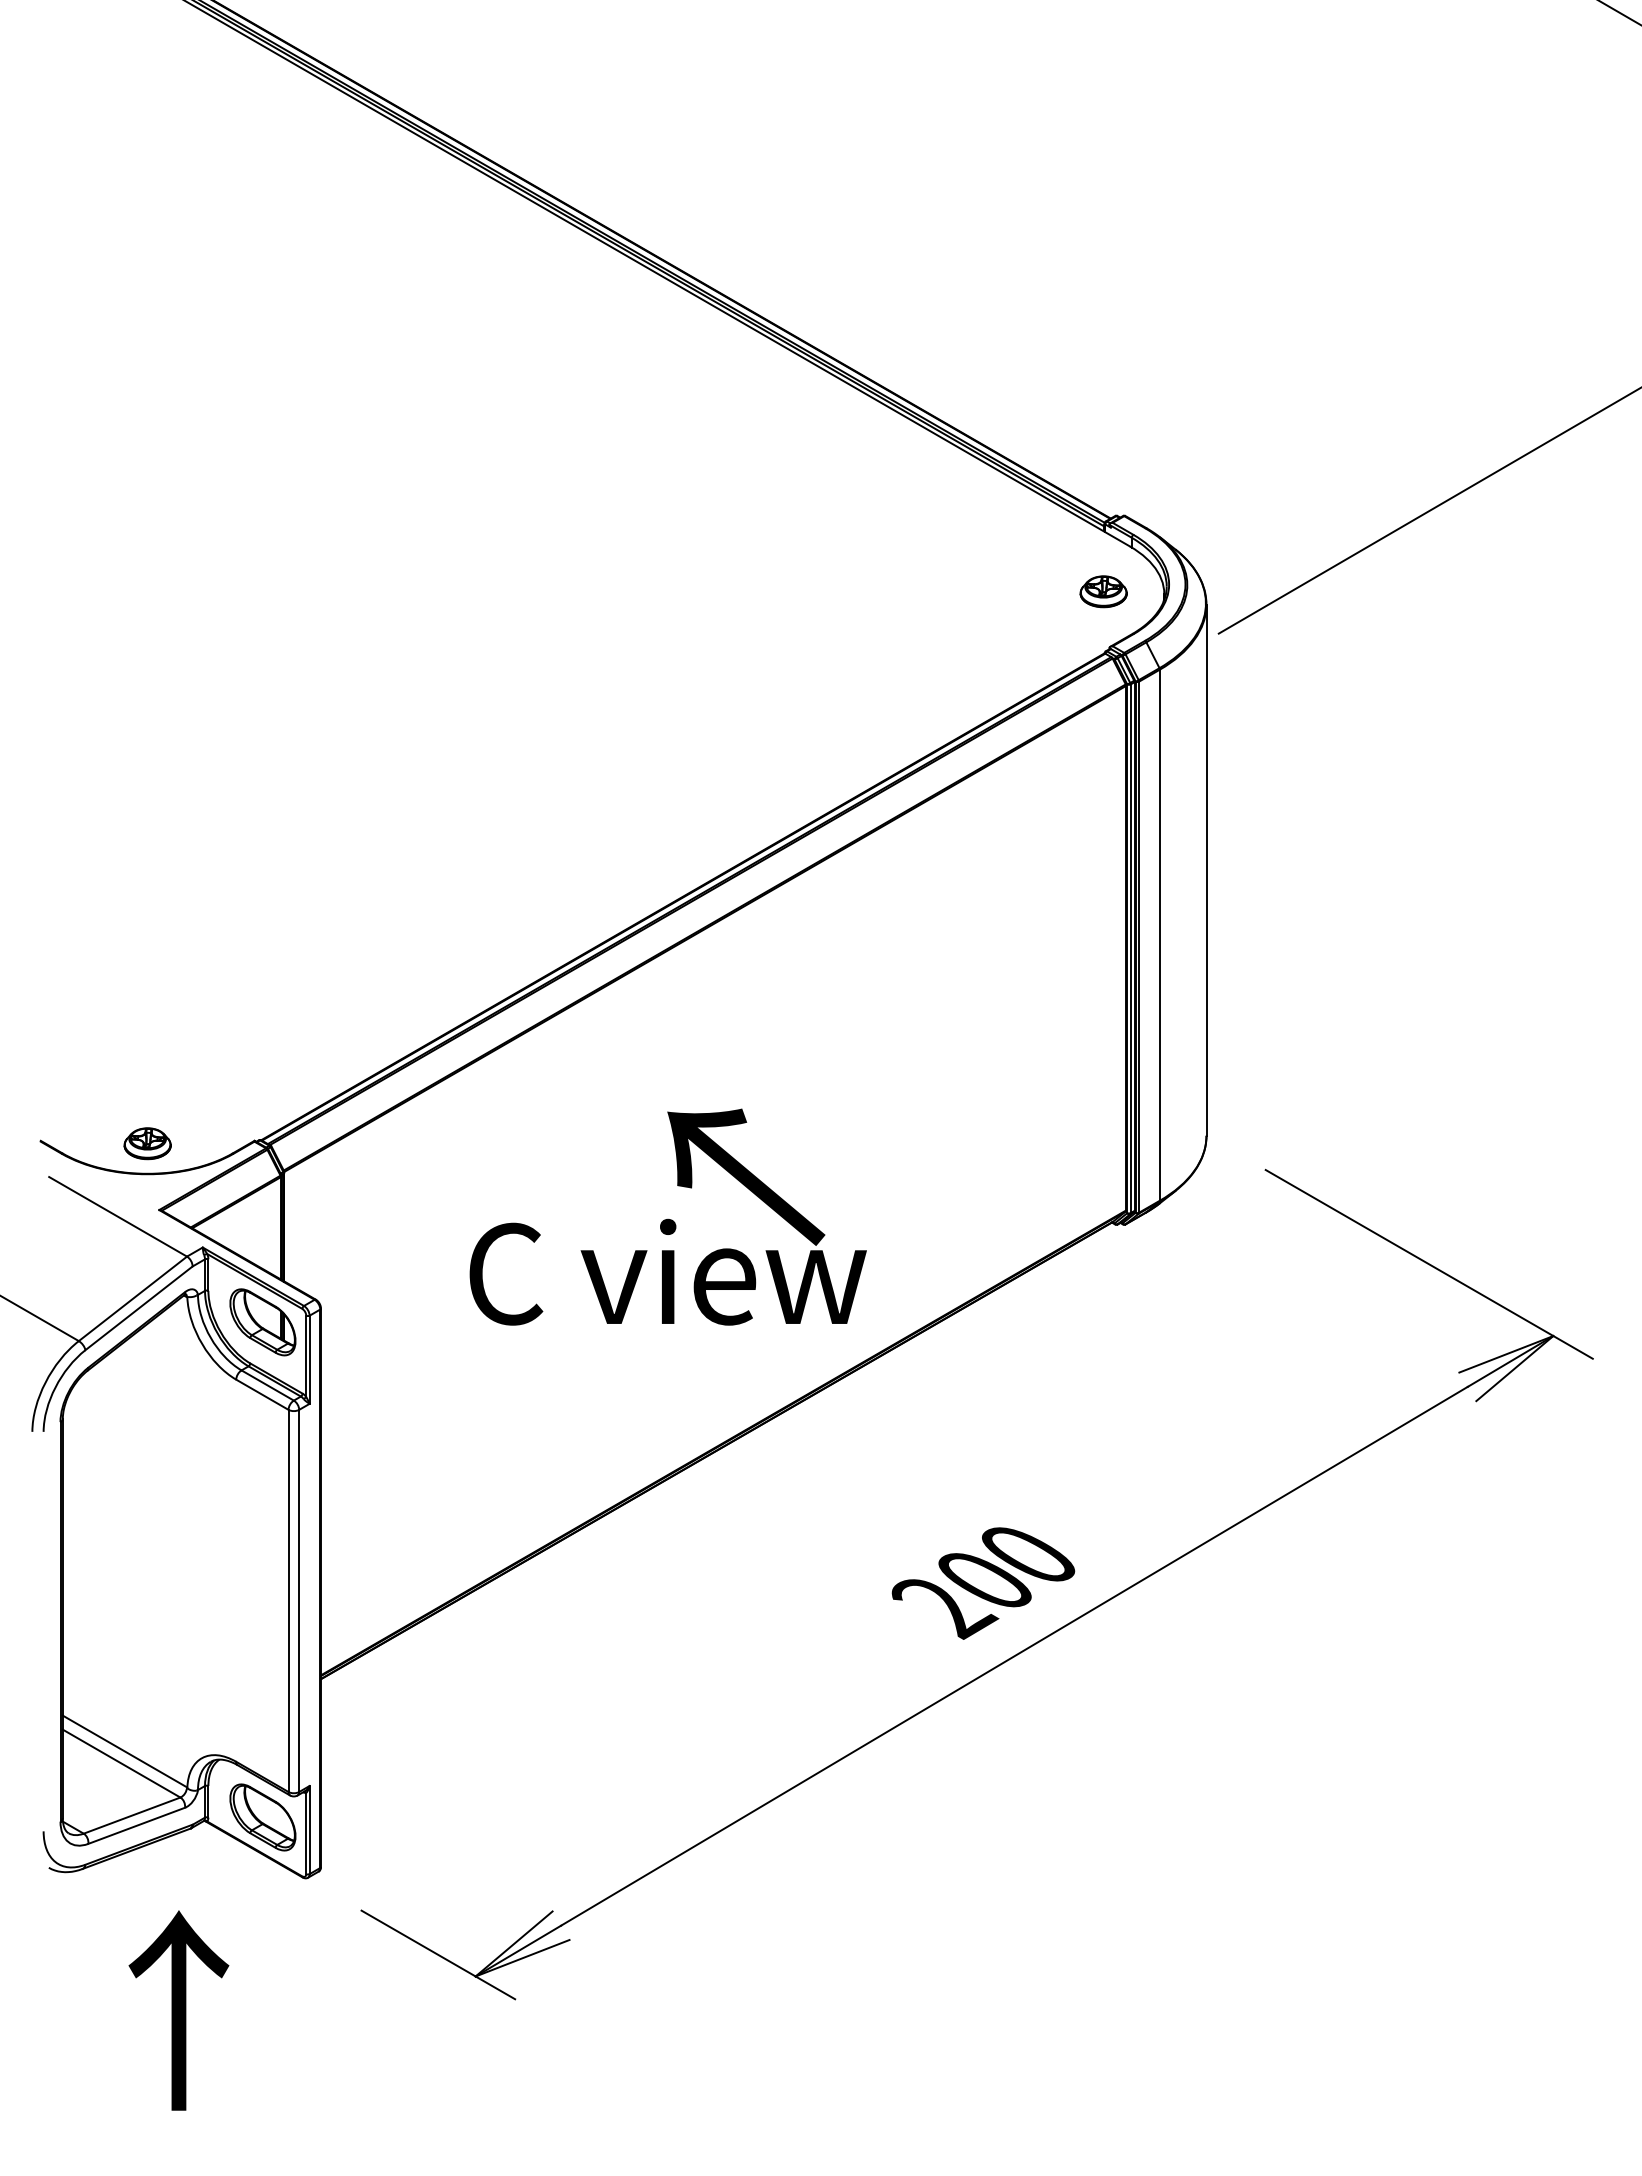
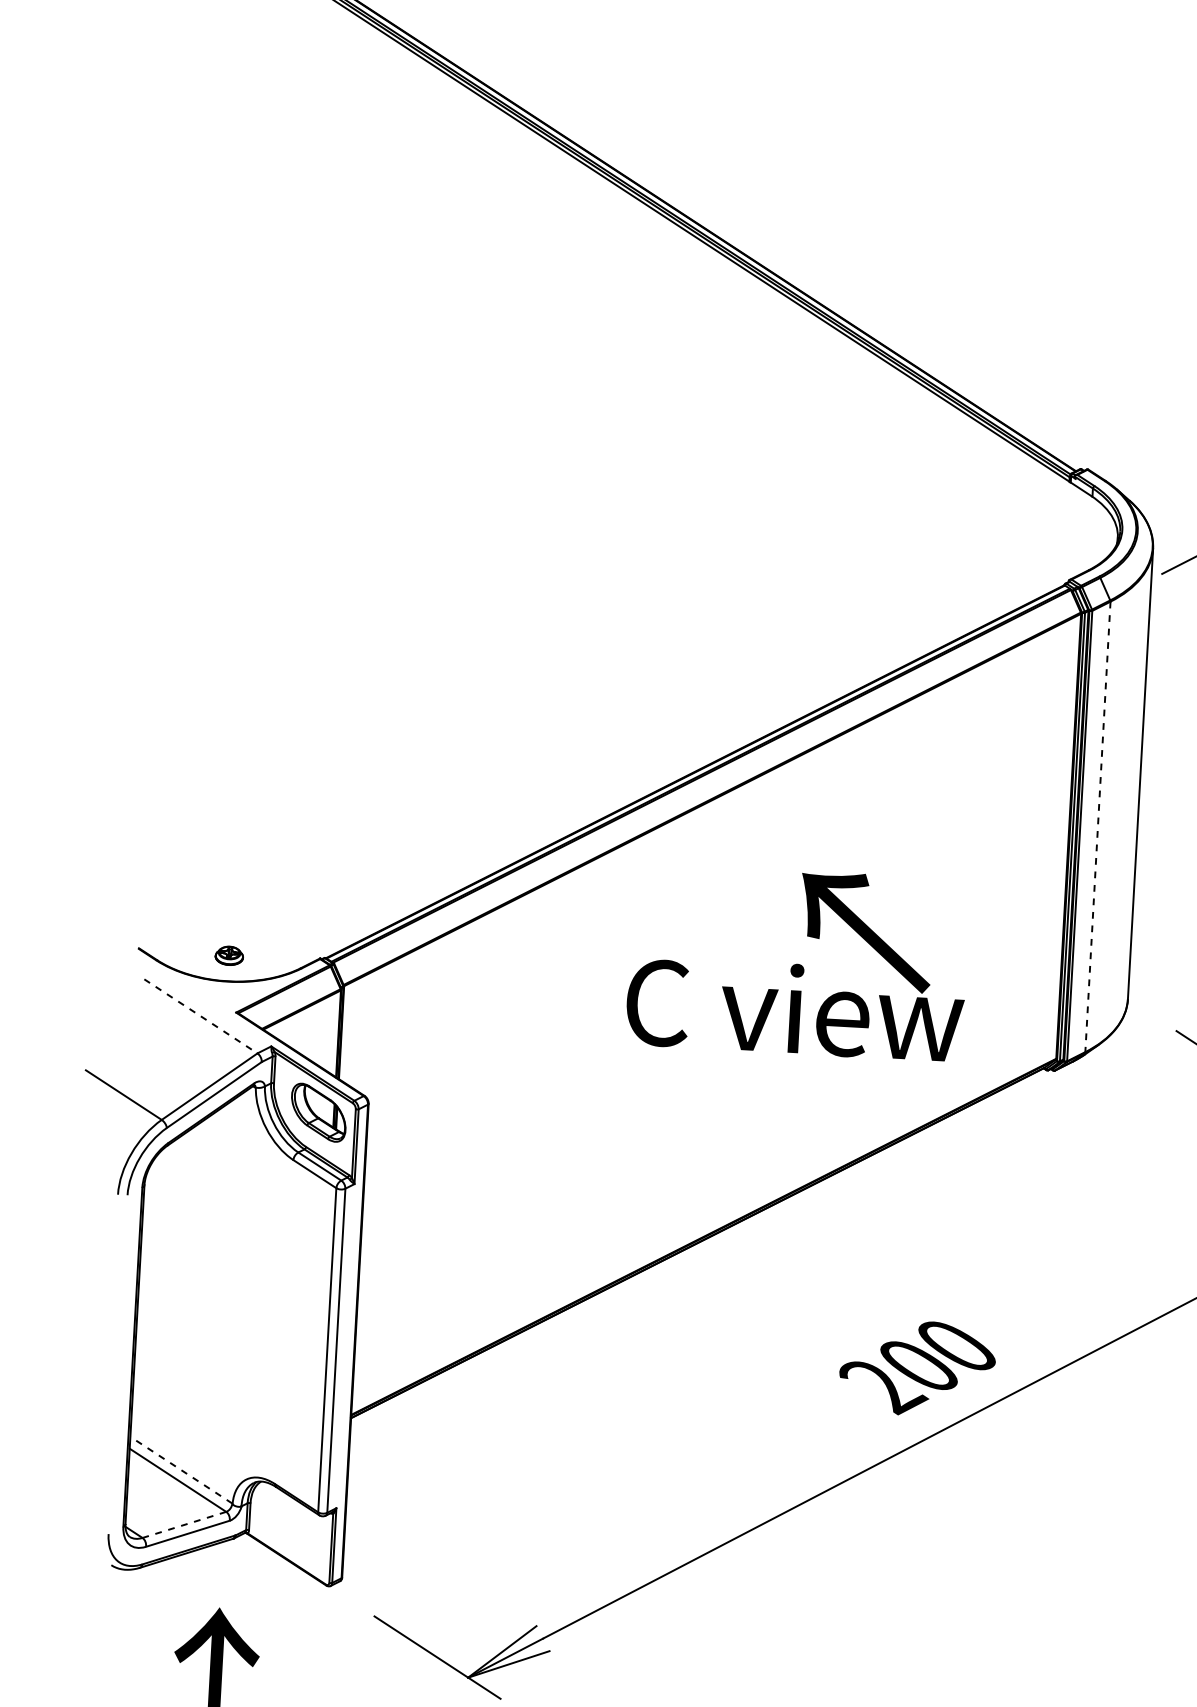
part: (1103, 591) -> (1066, 532), removed
line: (1159, 935) -> (1097, 827), solid -> dashed
part: (147, 1143) -> (229, 955), size x0.7
line: (118, 1216) -> (201, 1016), solid -> dashed
text: (667, 1216) -> (797, 961), moved
line: (124, 1751) -> (181, 1470), solid -> dashed
line: (132, 1815) -> (184, 1524), solid -> dashed
part: (262, 1817) -> (294, 1532), removed

